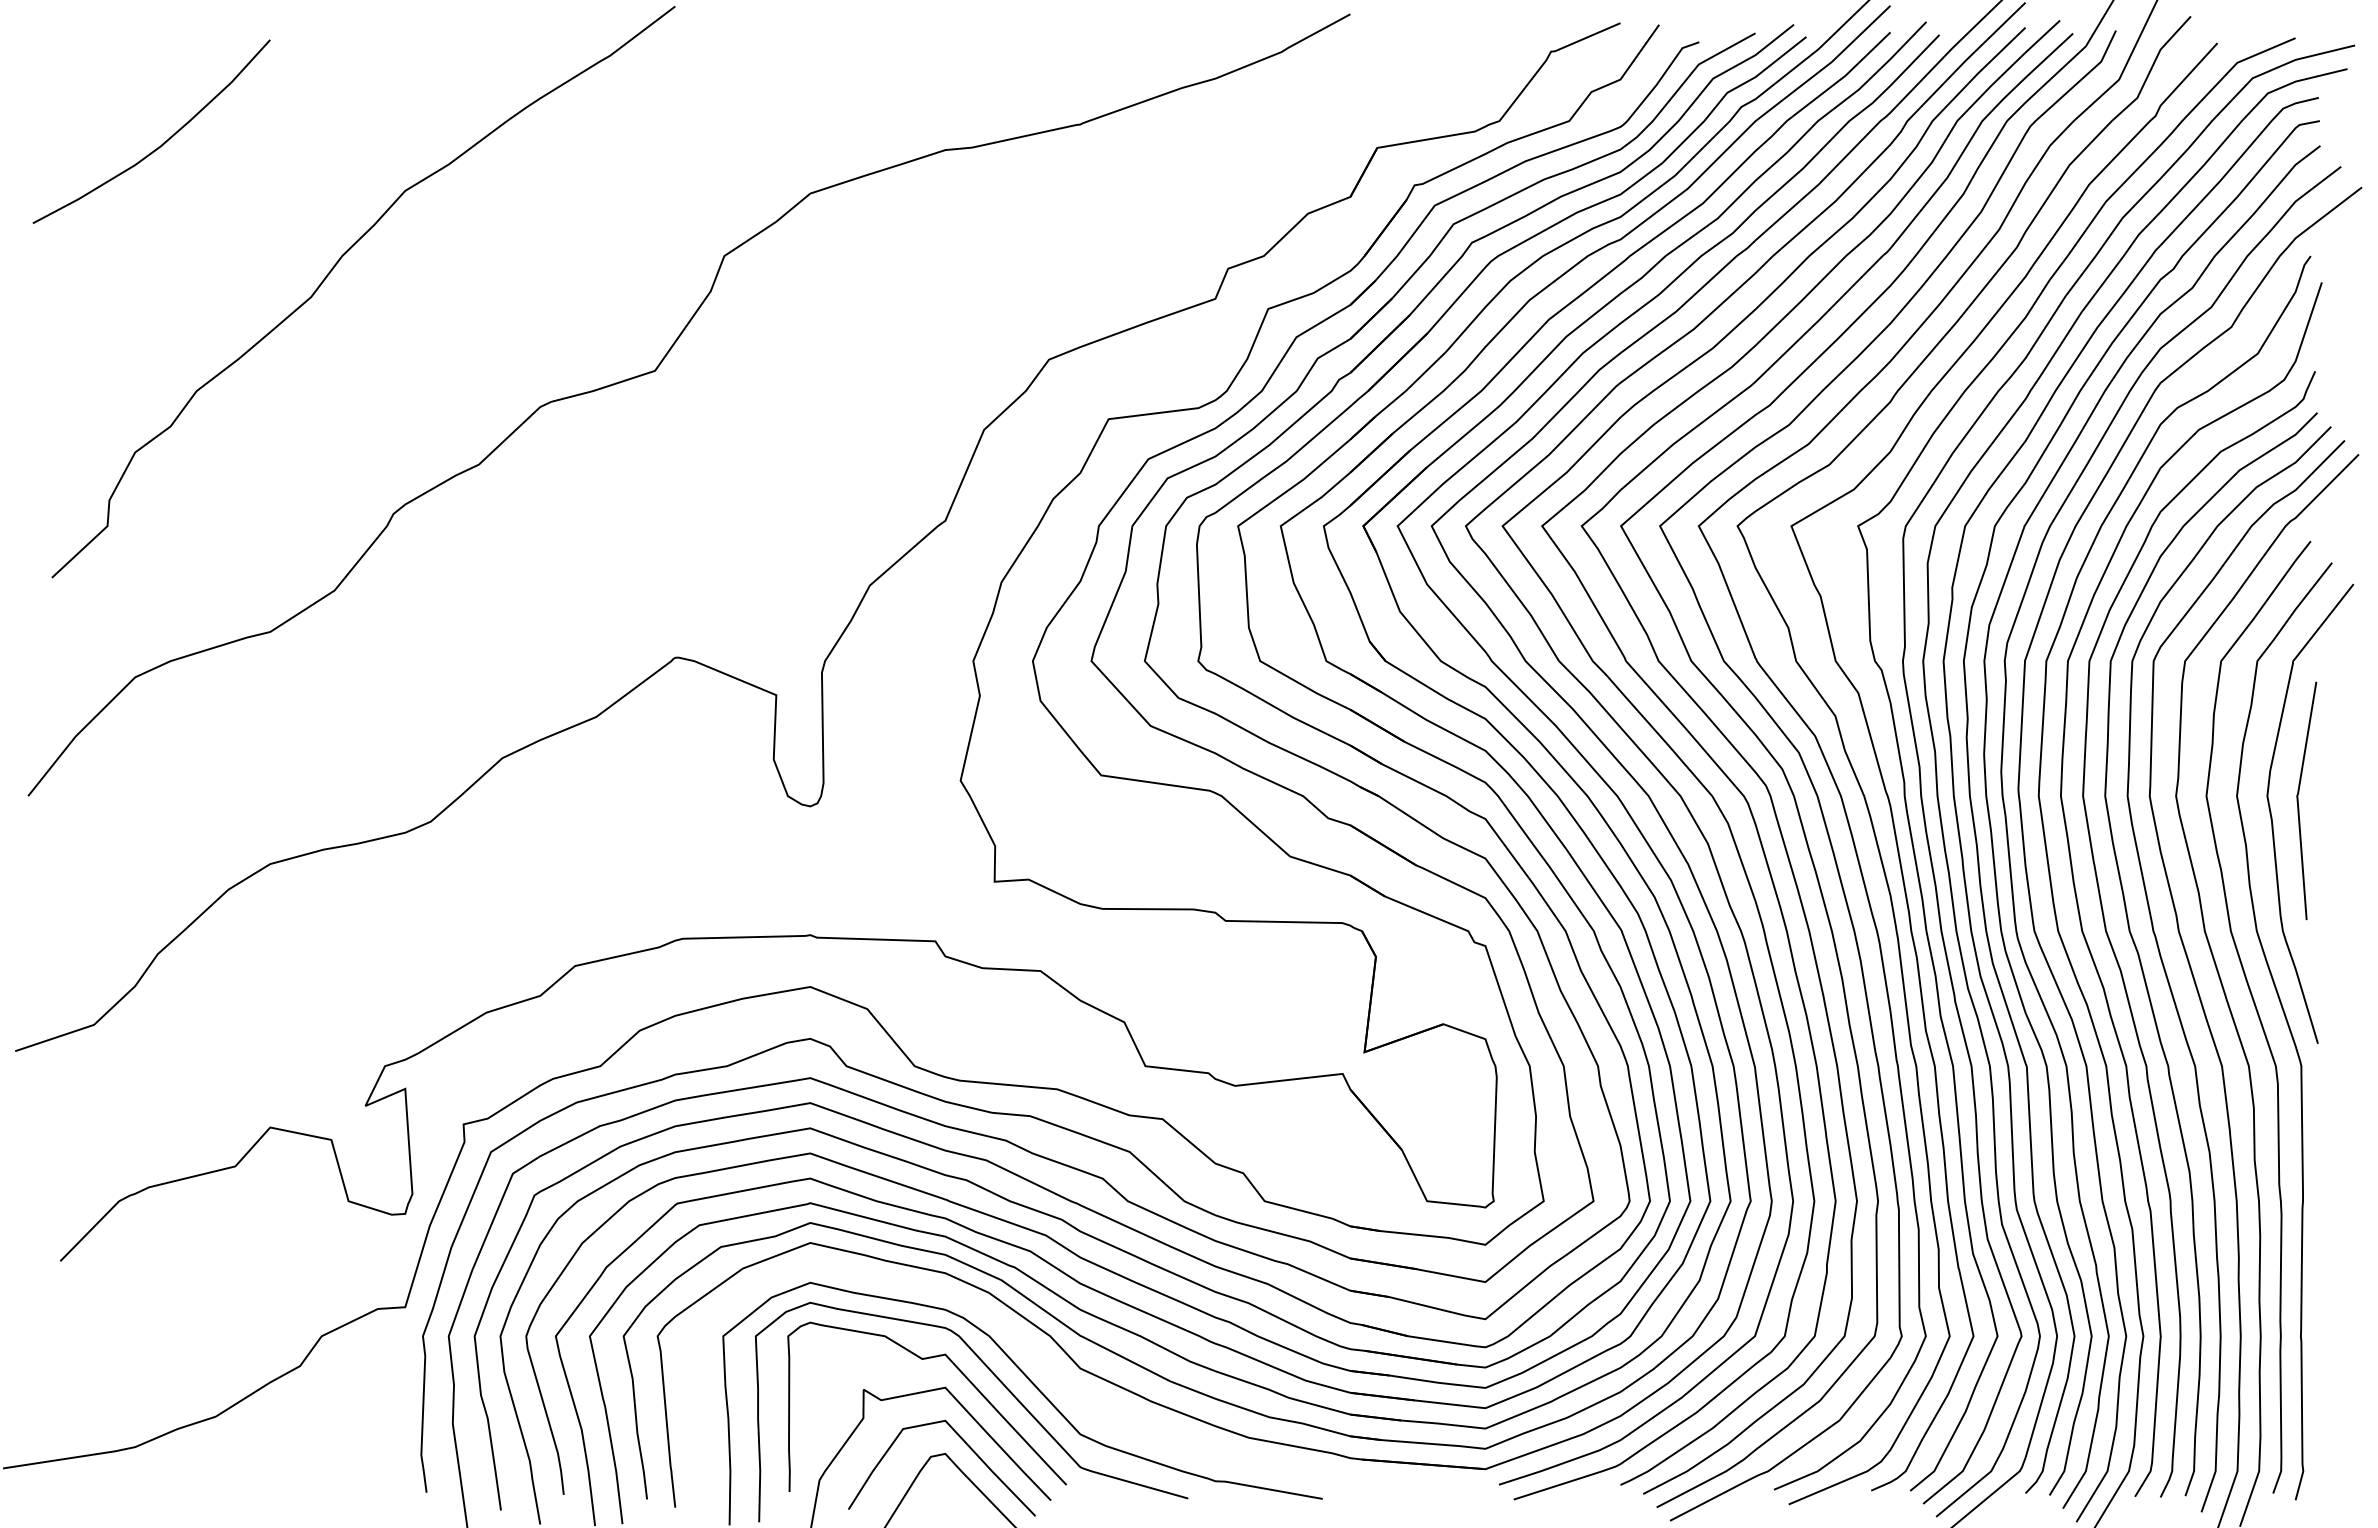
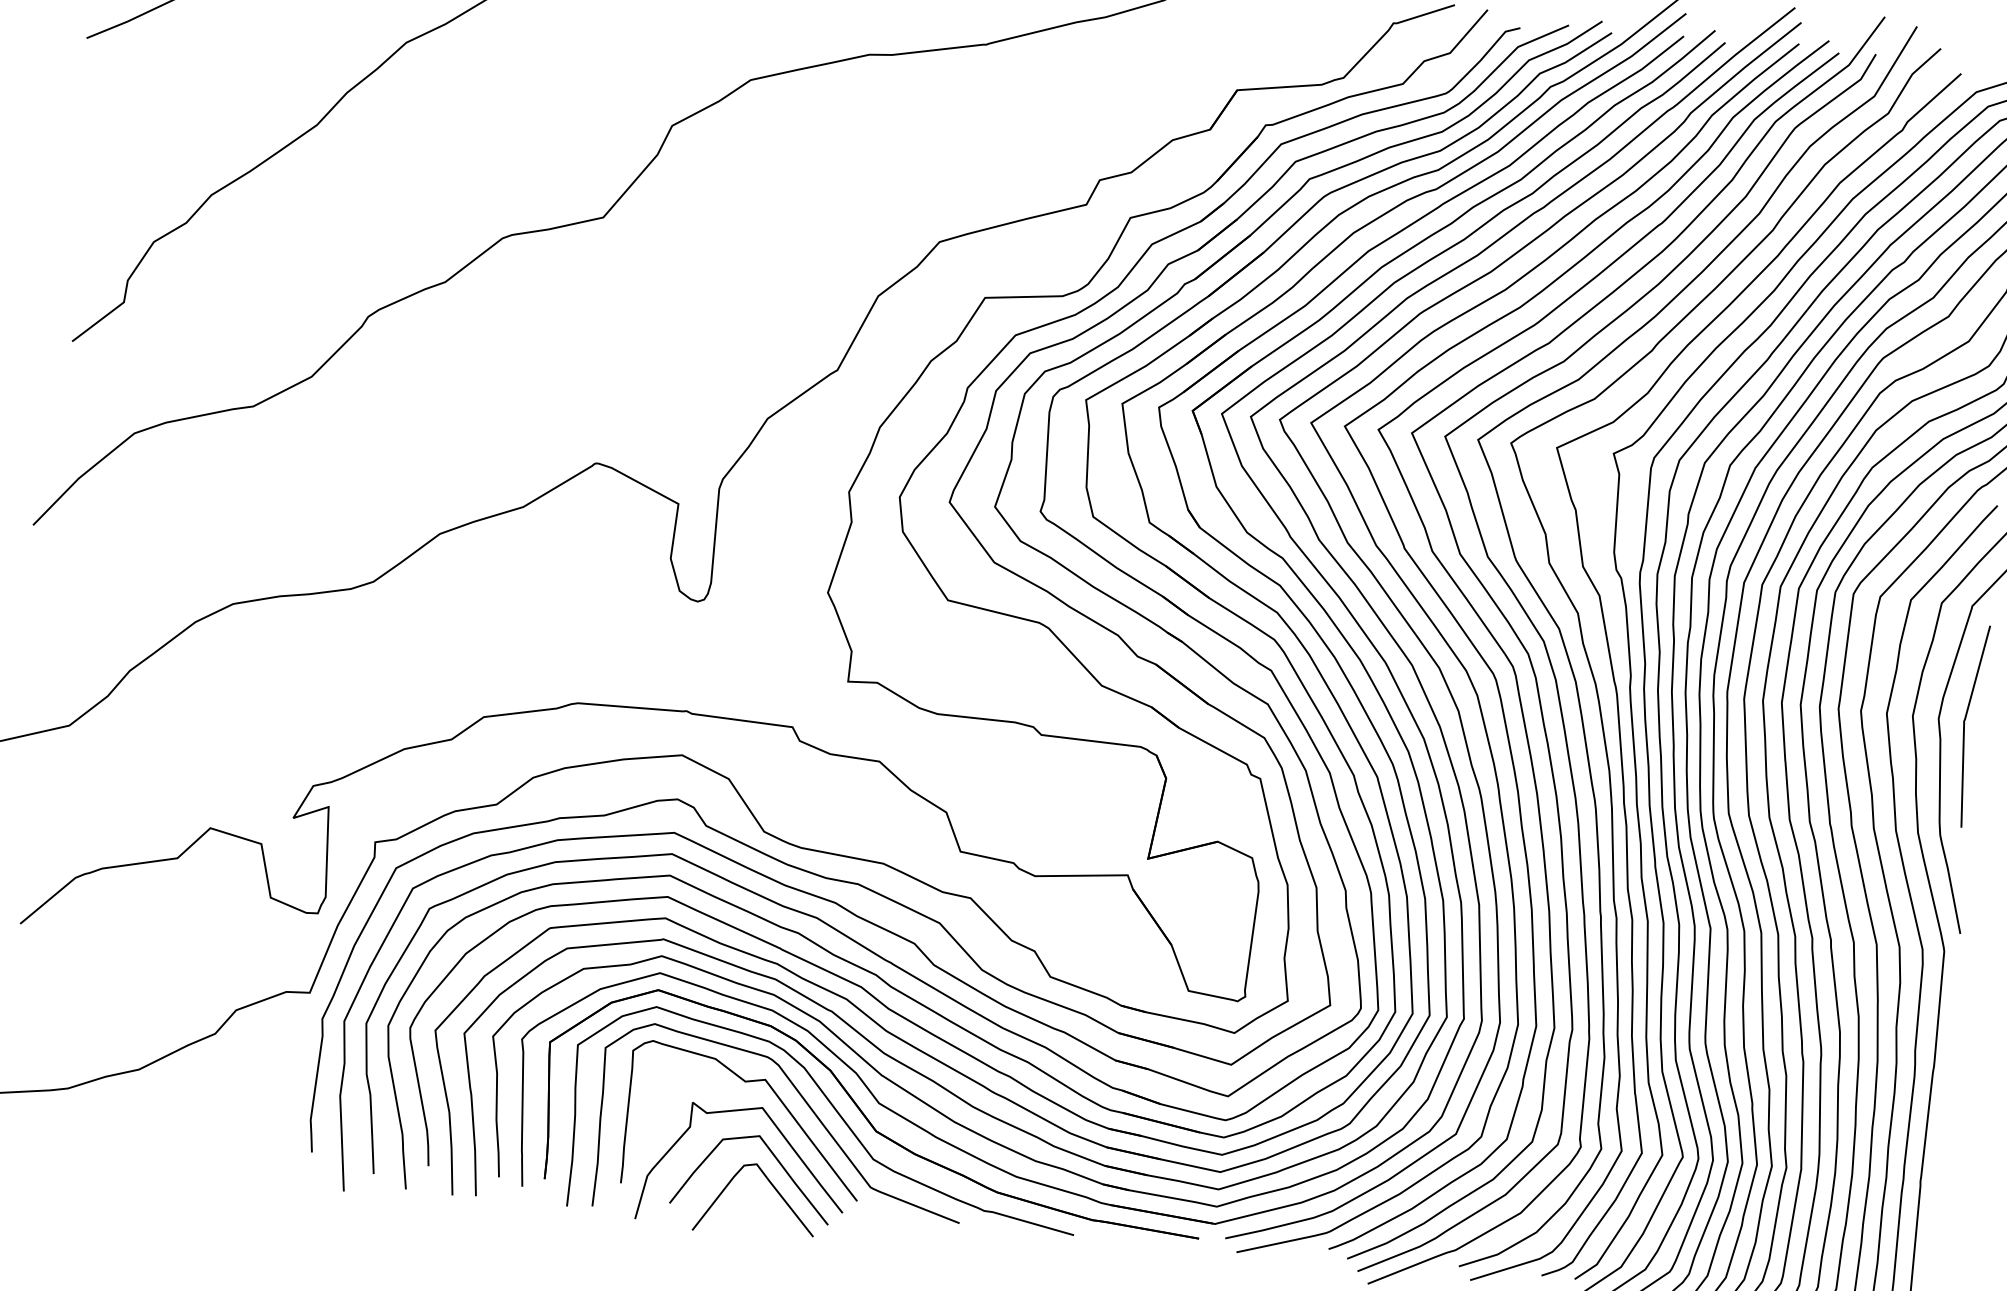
part: (1068, 1386) -> (867, 1117), added

